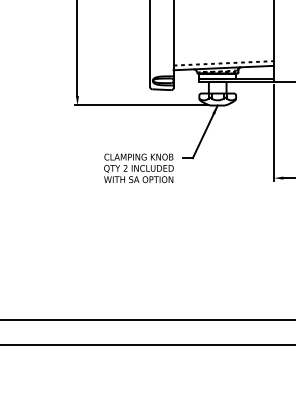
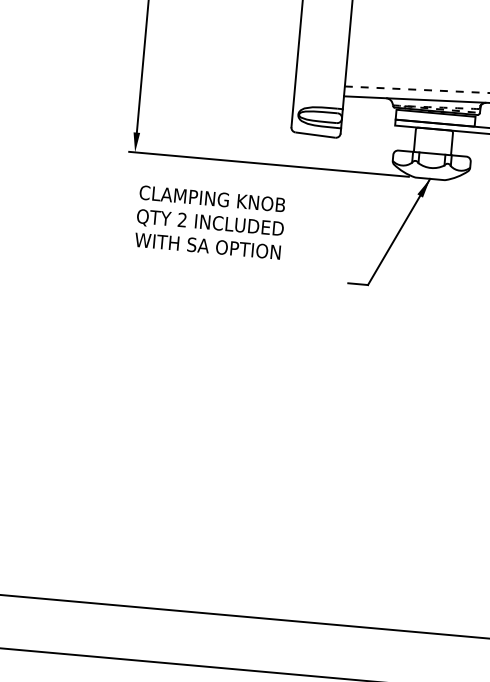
text: (138, 168) -> (209, 222), moved

